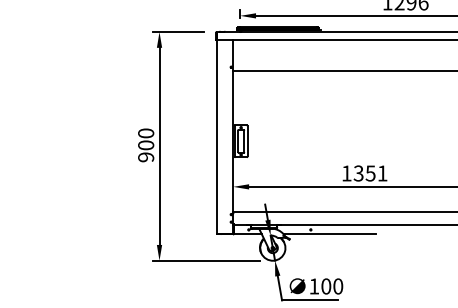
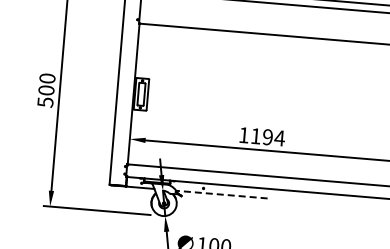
text: (146, 157) -> (45, 102), 900 -> 500
text: (370, 173) -> (267, 137), 1351 -> 1194
line: (329, 234) -> (221, 194), solid -> dashed

